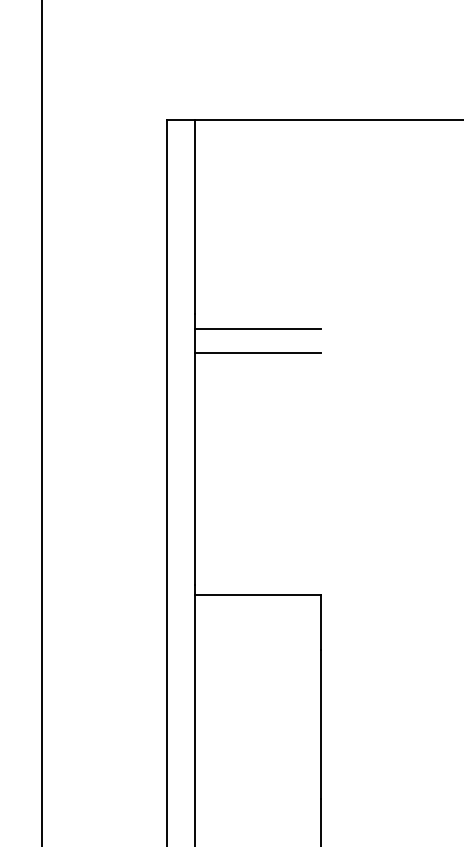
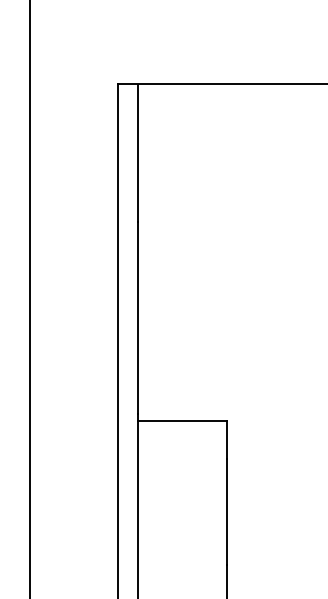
line: (257, 328) -> (182, 232), removed
line: (257, 352) -> (182, 249), removed

